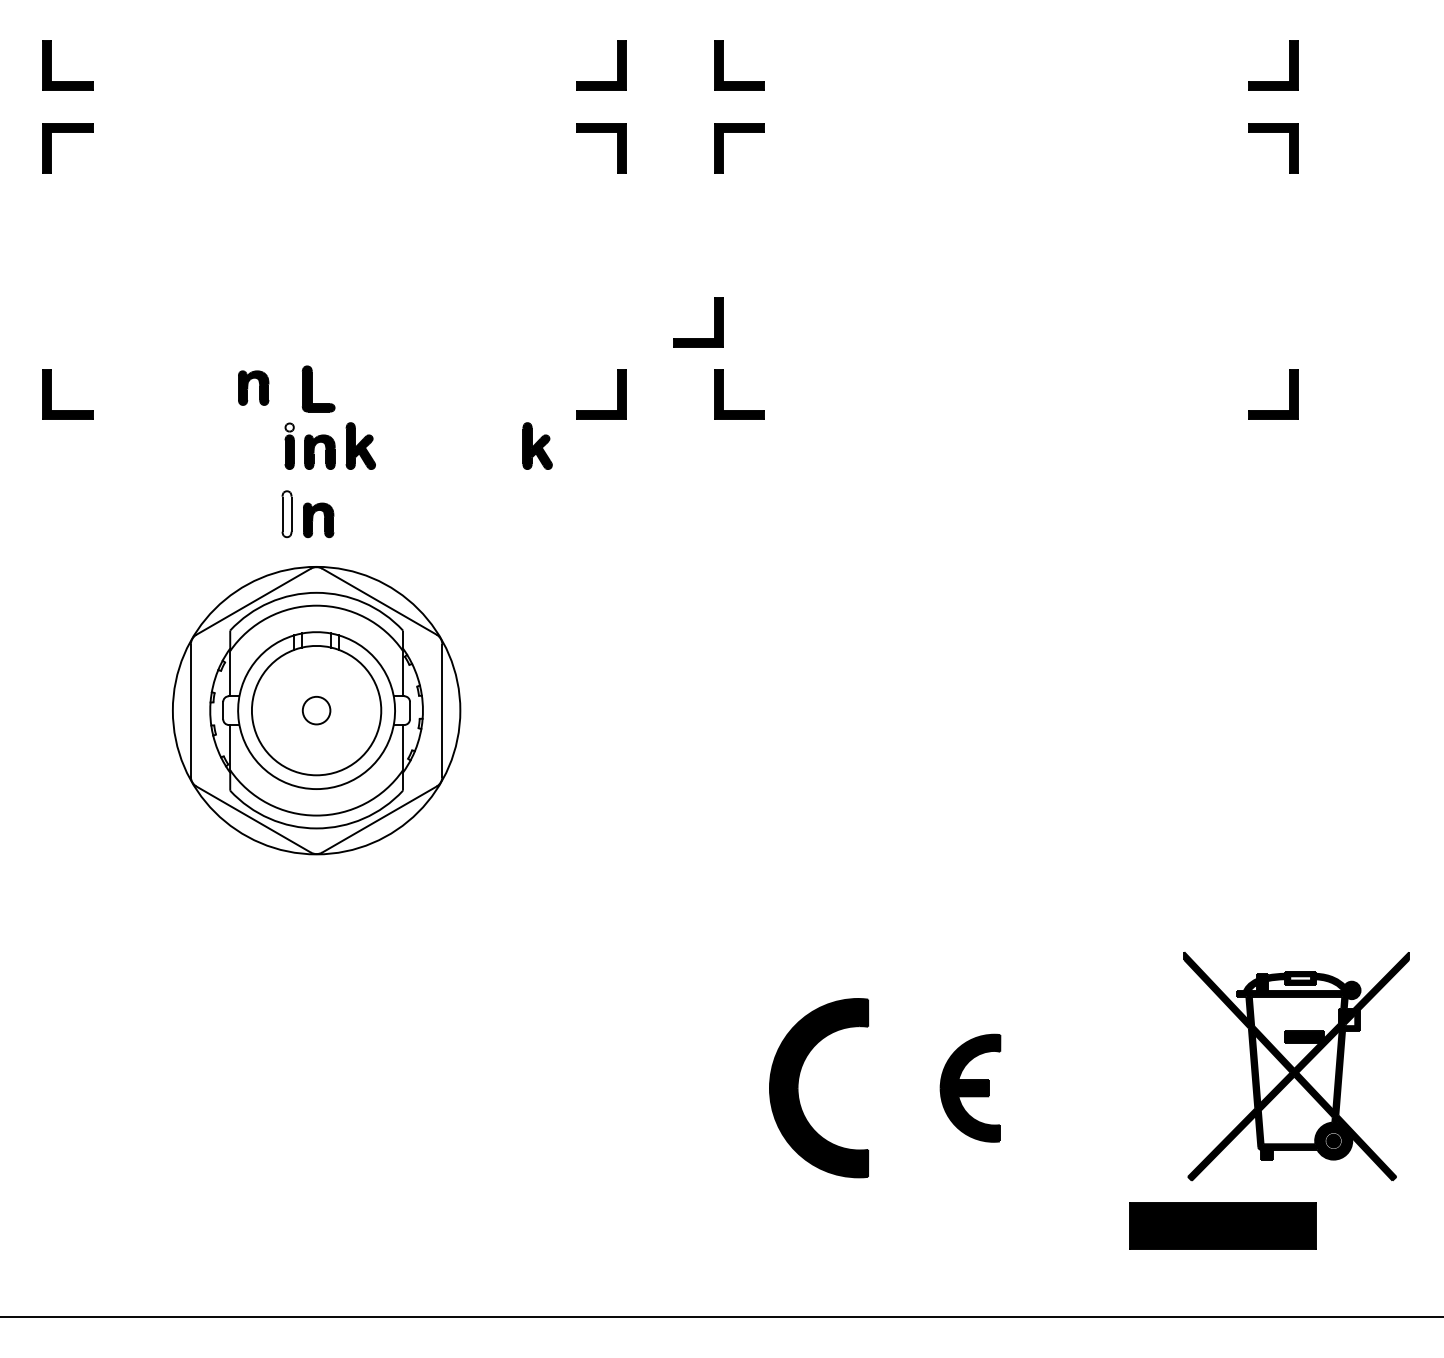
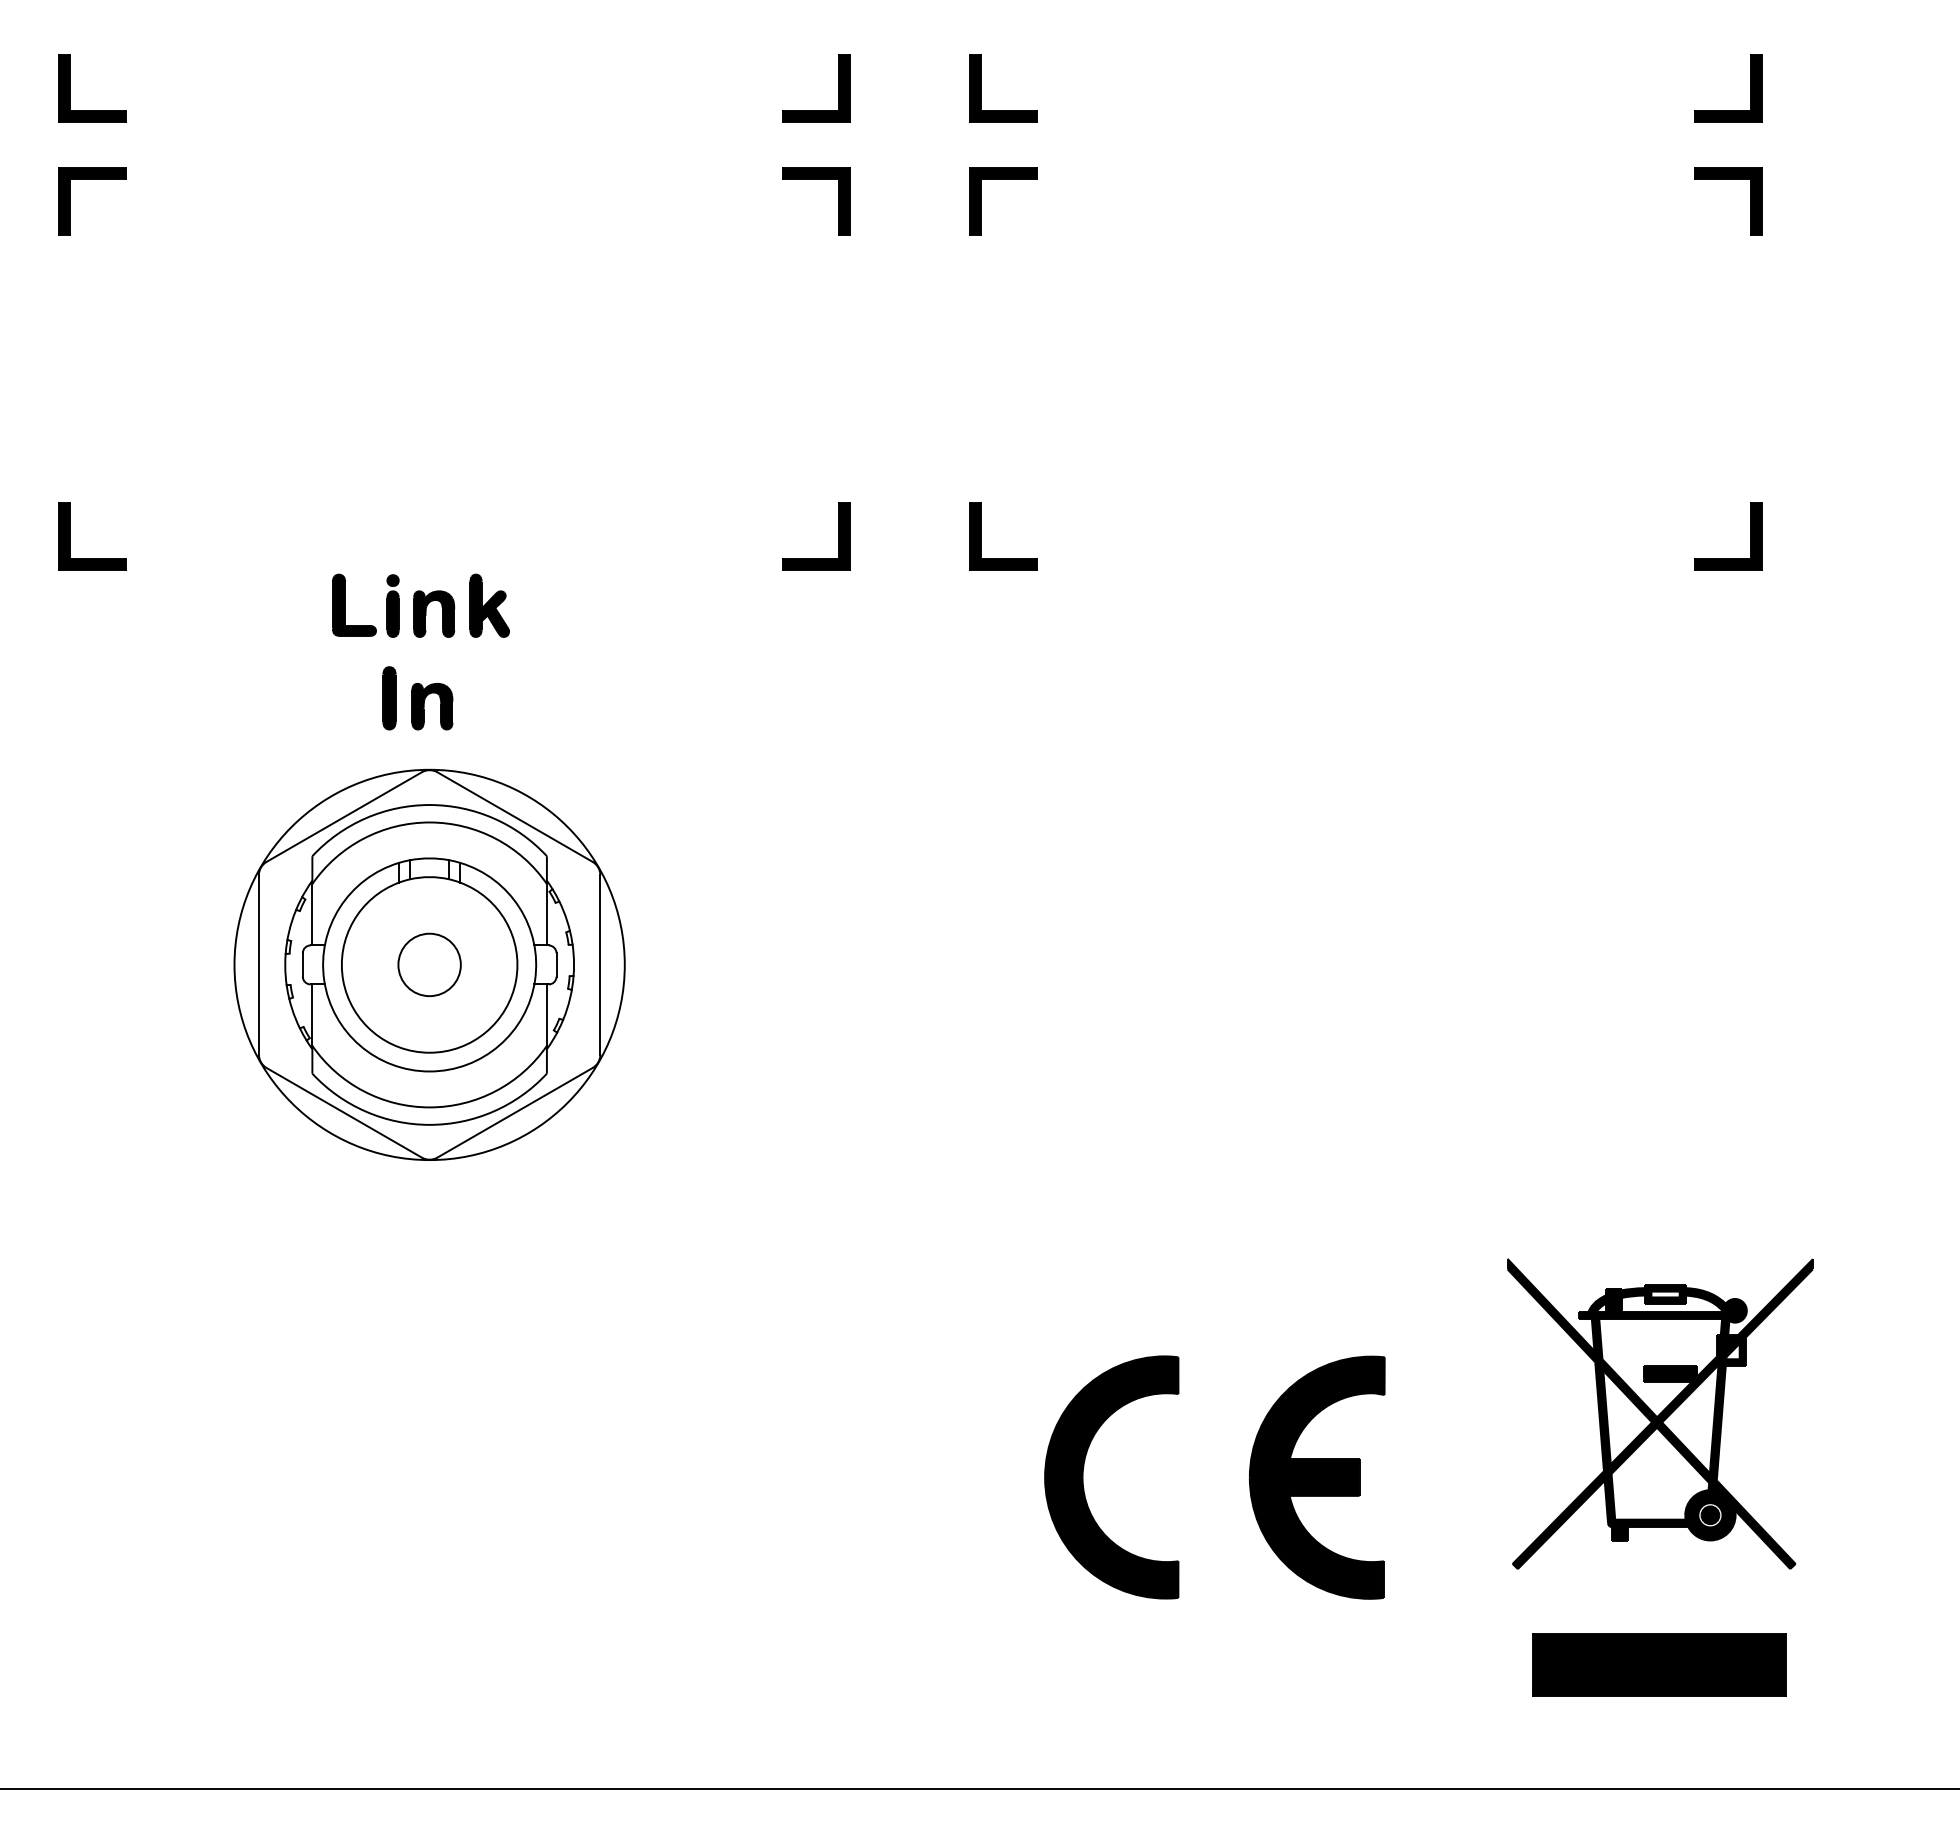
part: (714, 322) -> (969, 438), removed
part: (247, 387) -> (336, 526), removed
part: (312, 388) -> (345, 604), moved
fill: (289, 427) -> (392, 580), added
part: (537, 445) -> (729, 605), removed
fill: (287, 514) -> (389, 698), added
circle: (316, 710) -> (429, 964), size x1.67
part: (1296, 1066) -> (1660, 1413), moved
part: (970, 1088) -> (1317, 1477), size x1.67

